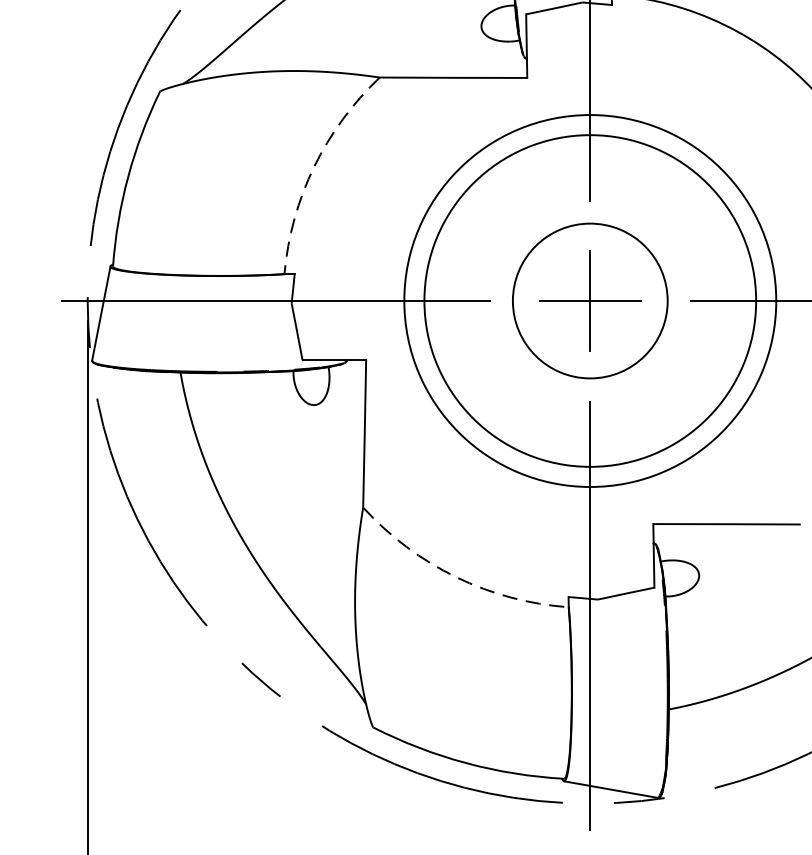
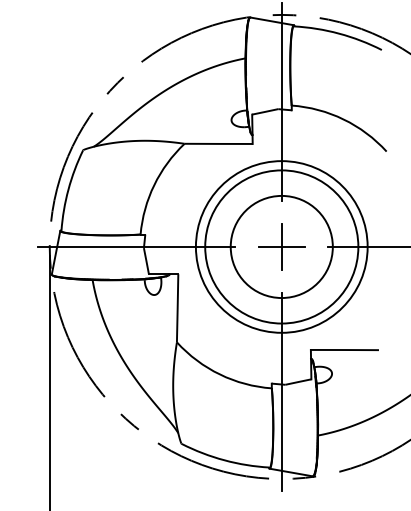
arc: (314, 167) -> (154, 185), dashed -> solid
circle: (589, 299) -> (281, 246), size x1.43
arc: (455, 577) -> (219, 374), dashed -> solid

